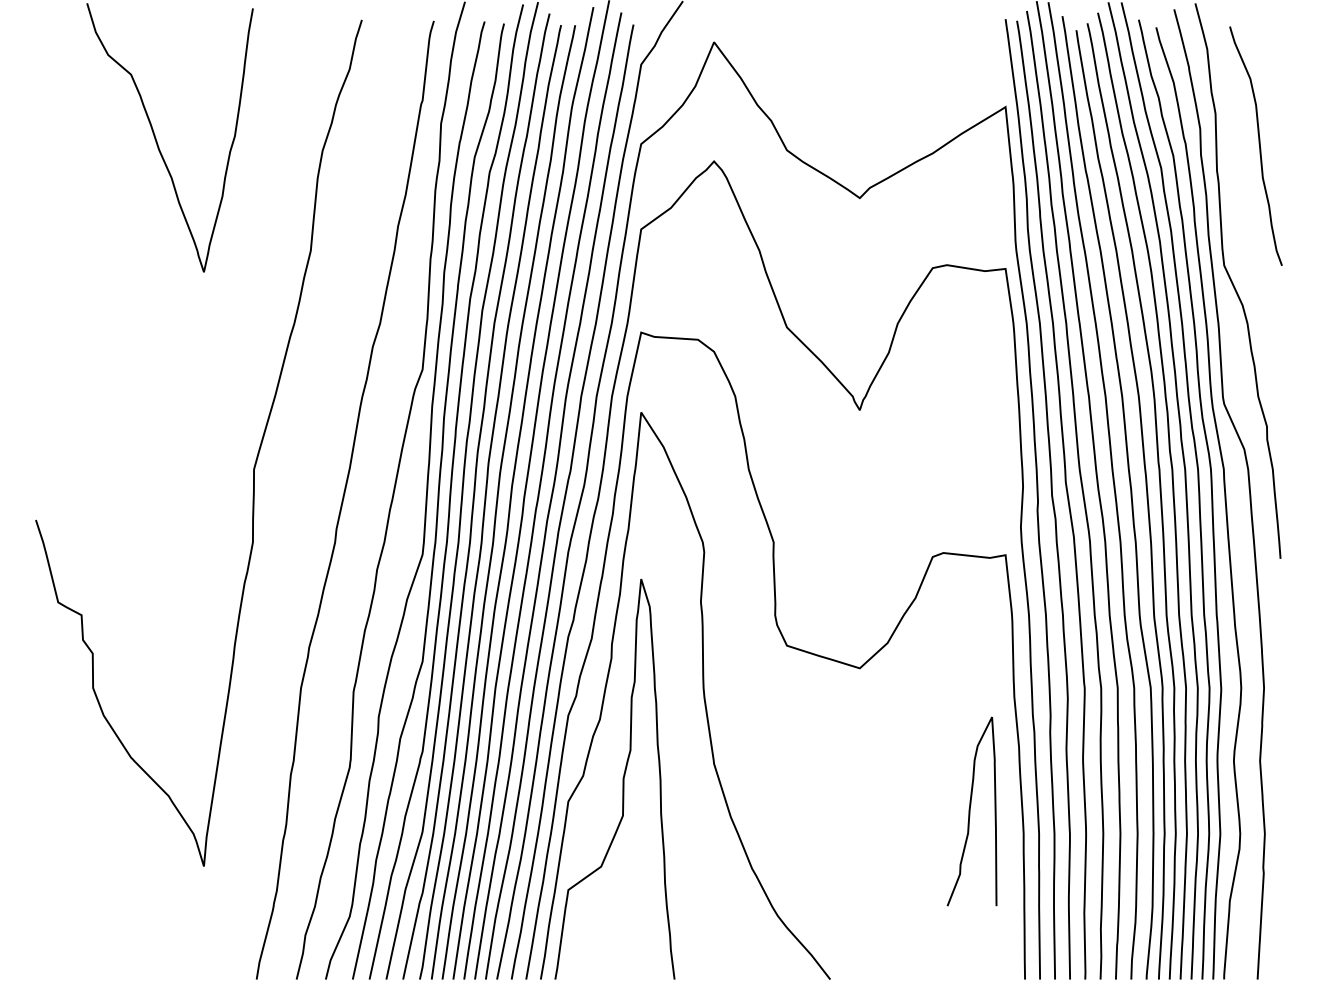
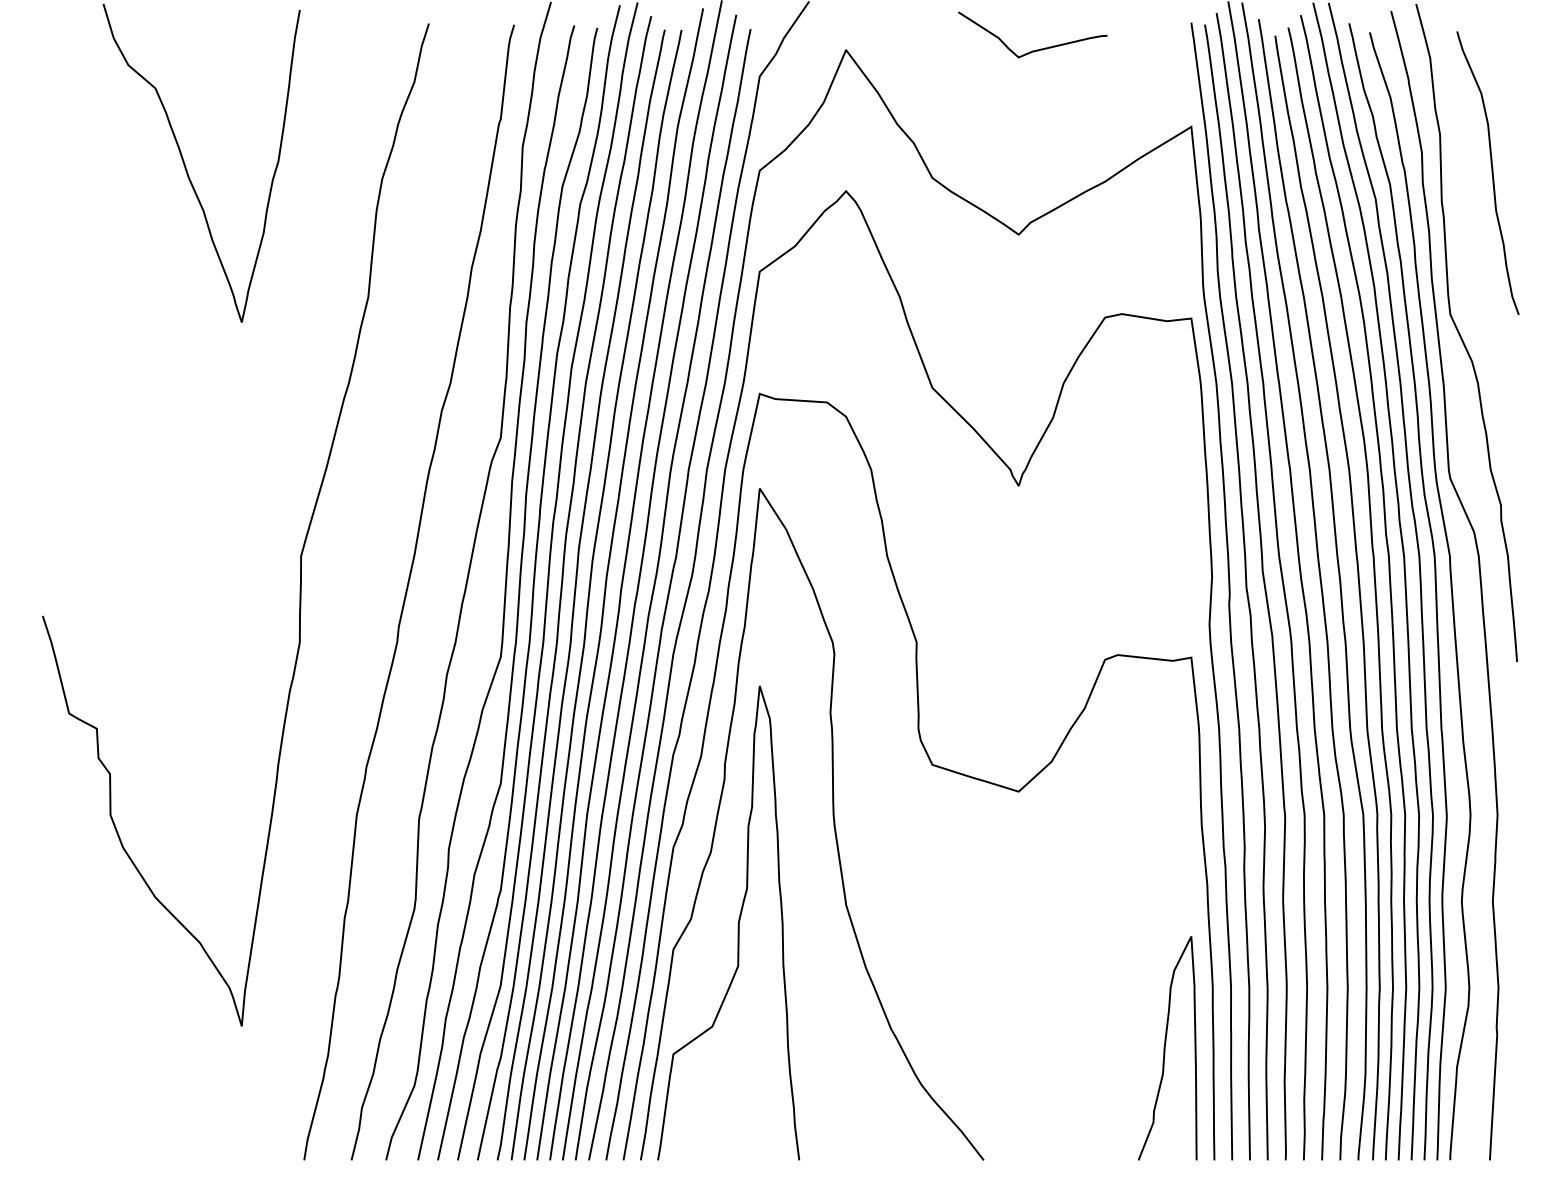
curve: (874, 41) -> (1036, 49), added
curve: (970, 811) -> (1165, 1048), moved

